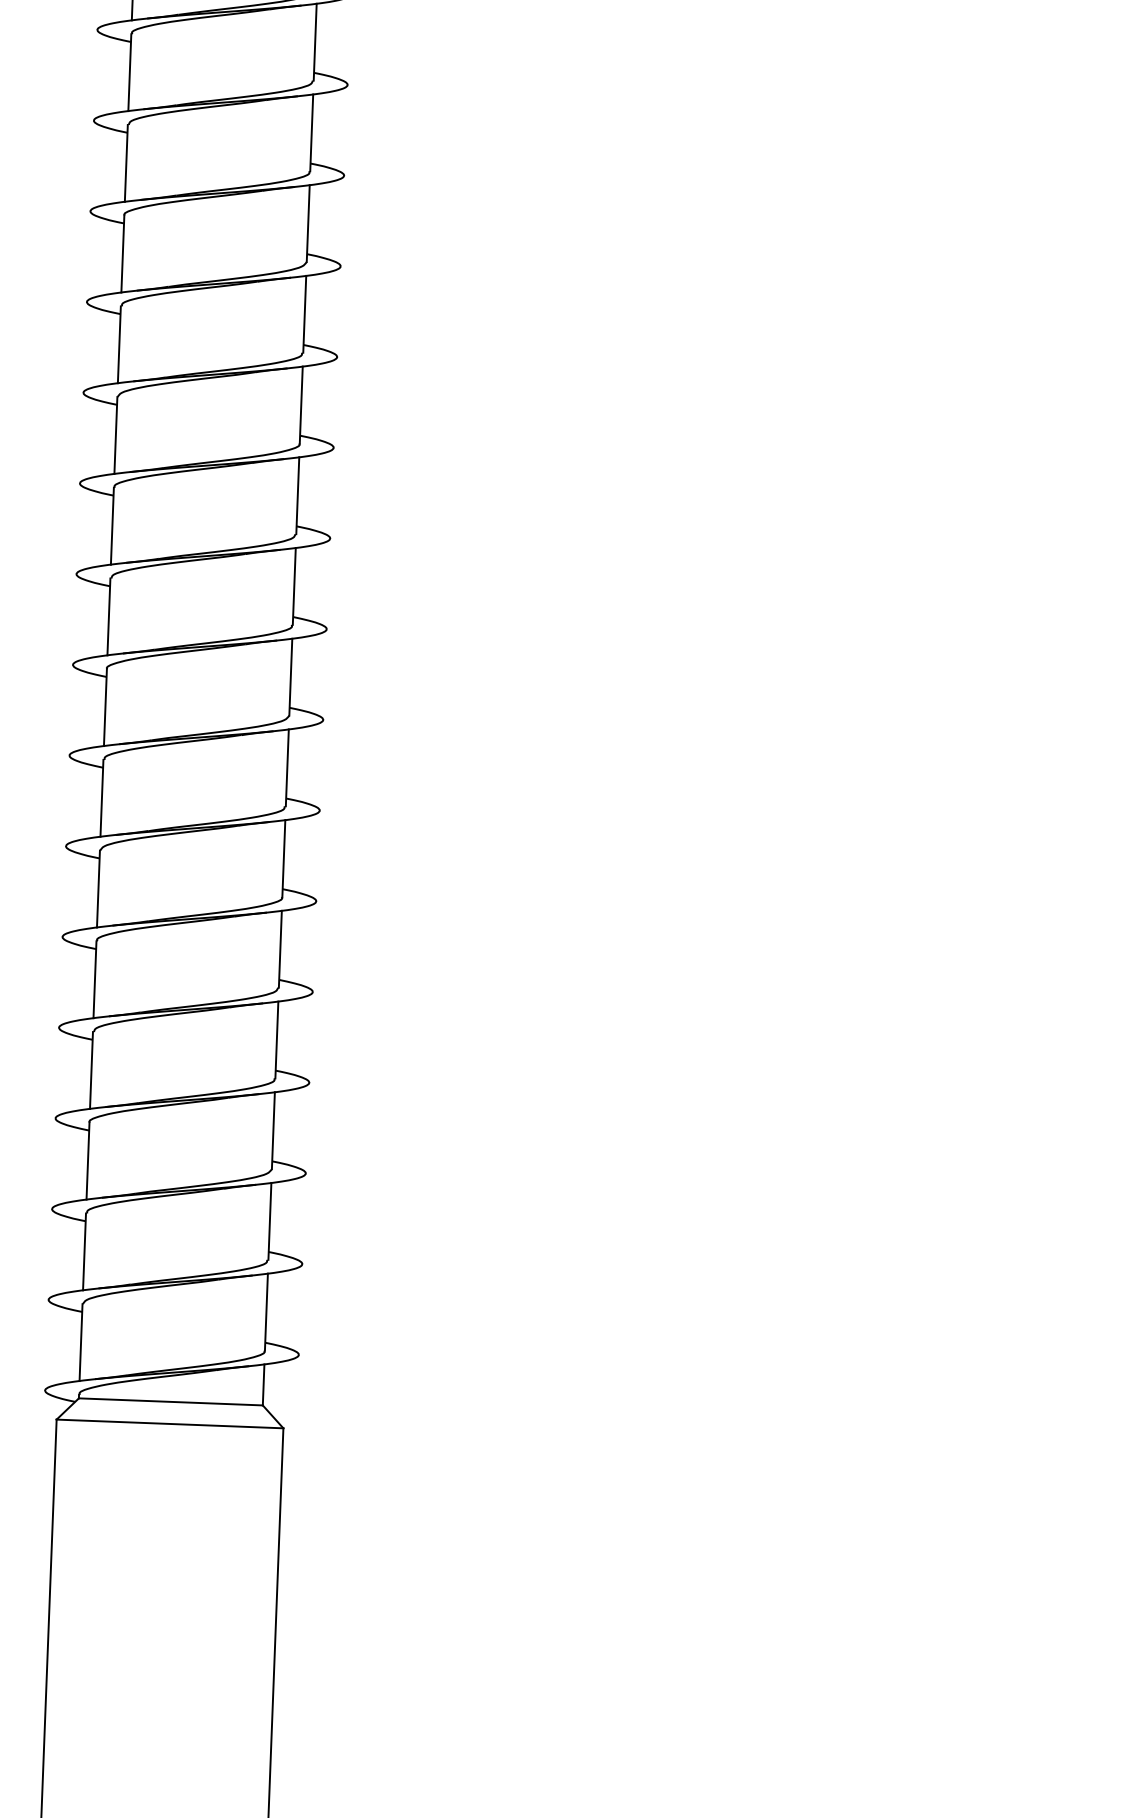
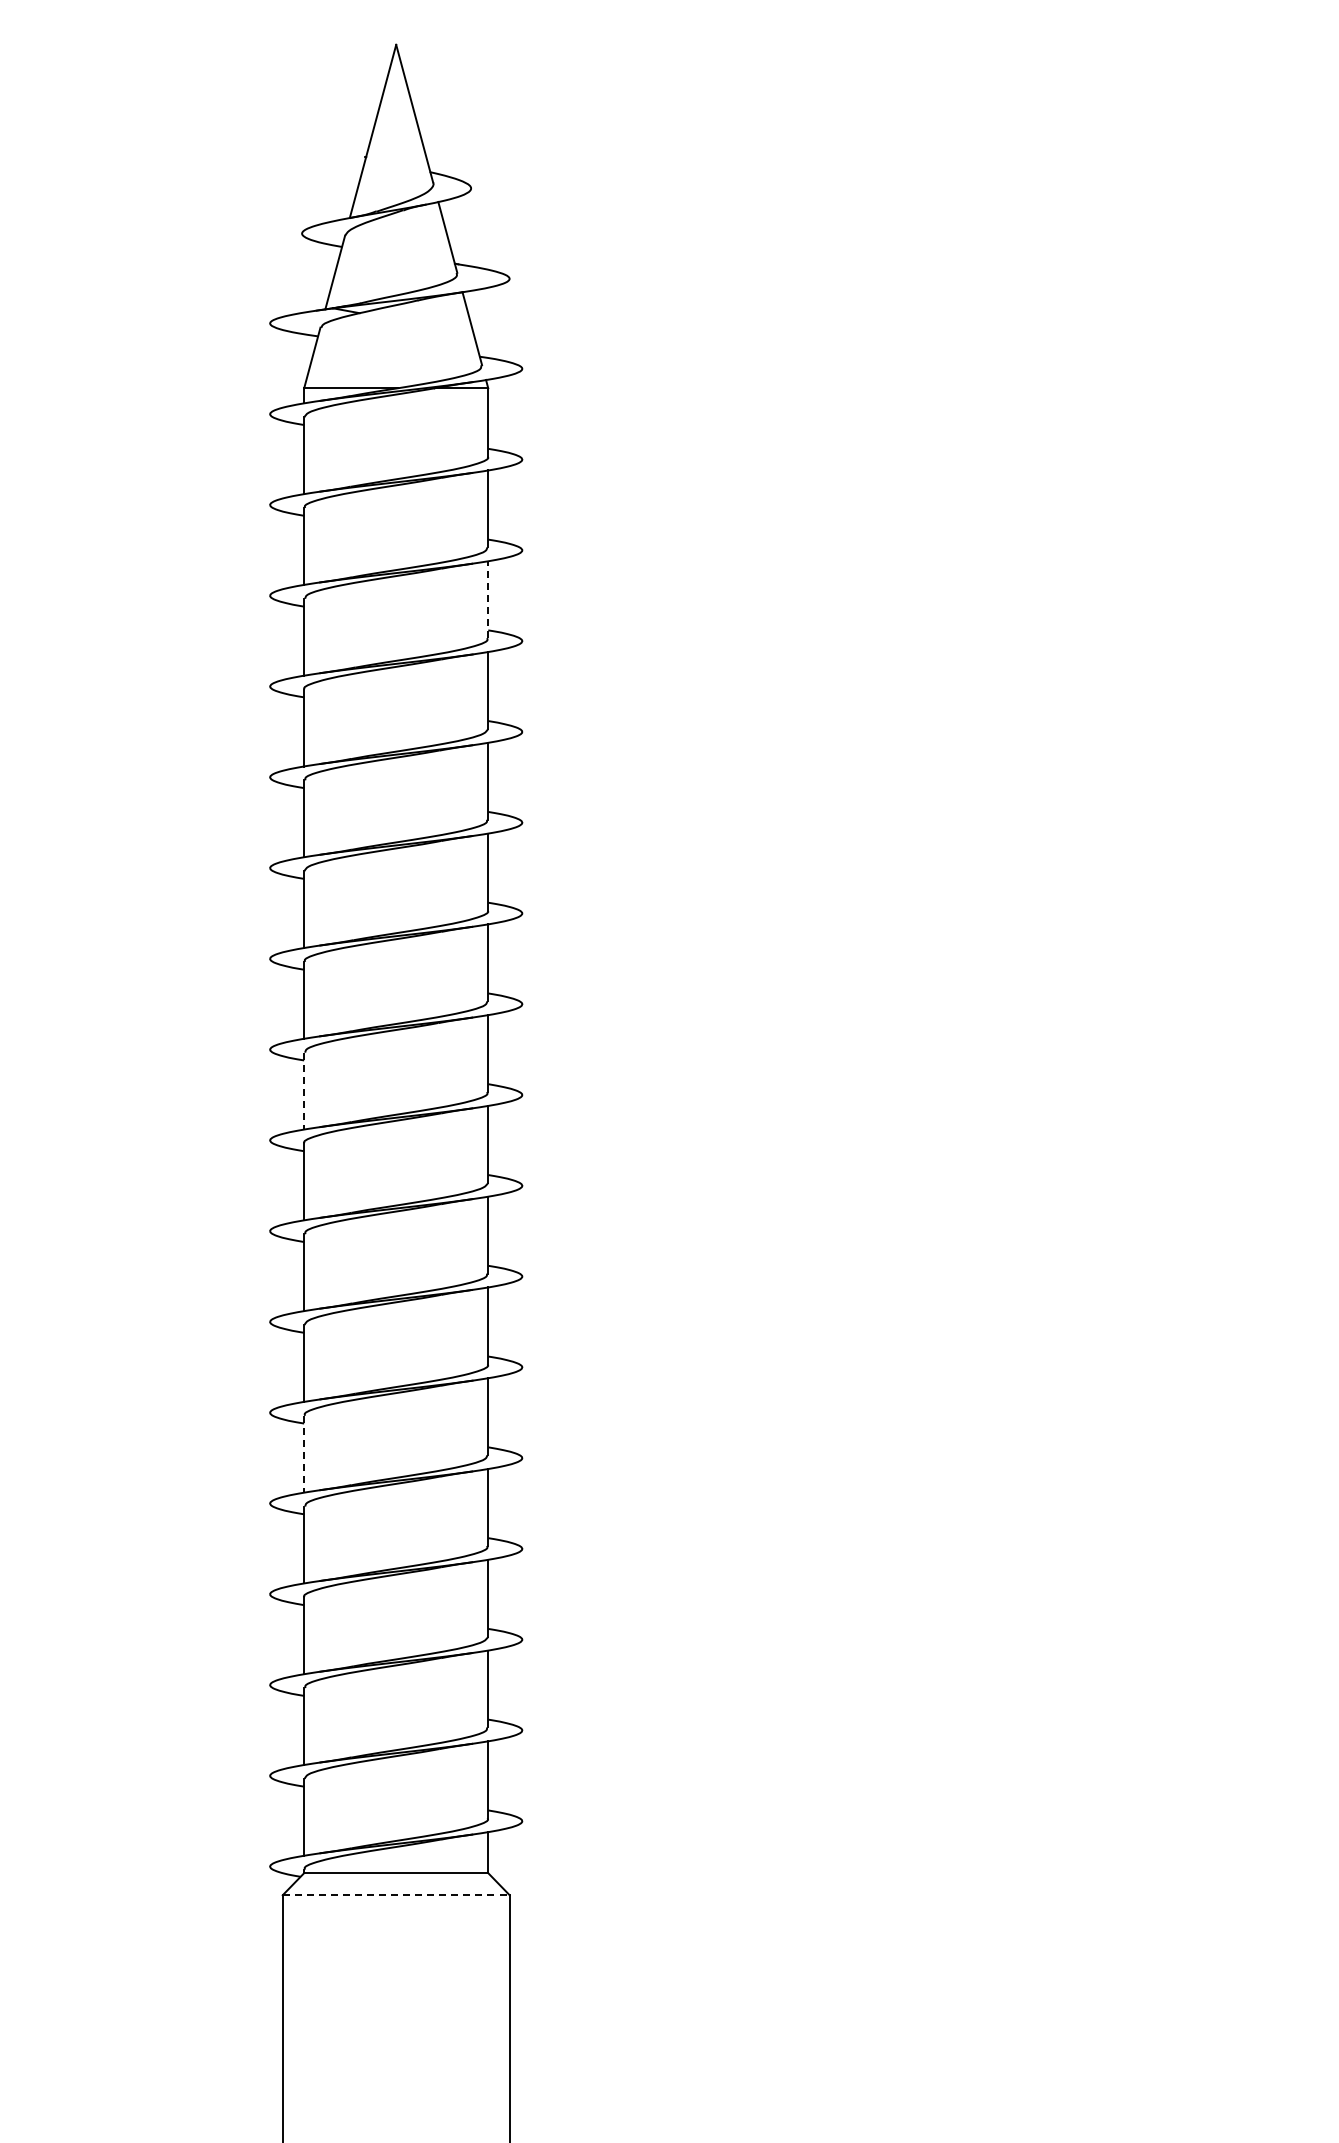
line: (311, 132) -> (488, 599), solid -> dashed
line: (109, 617) -> (304, 1091), solid -> dashed
line: (95, 980) -> (304, 1454), solid -> dashed
line: (170, 1424) -> (396, 1895), solid -> dashed

